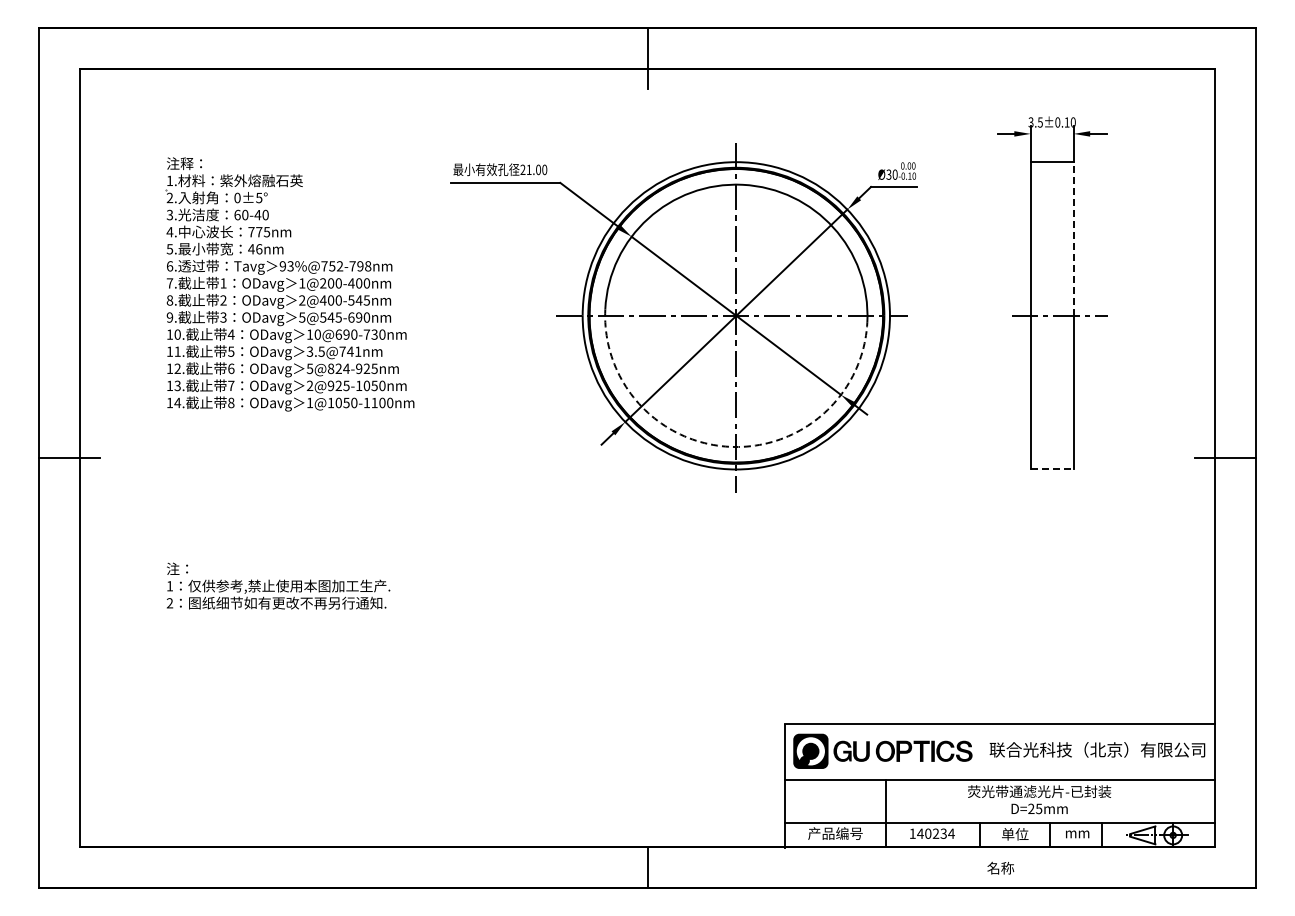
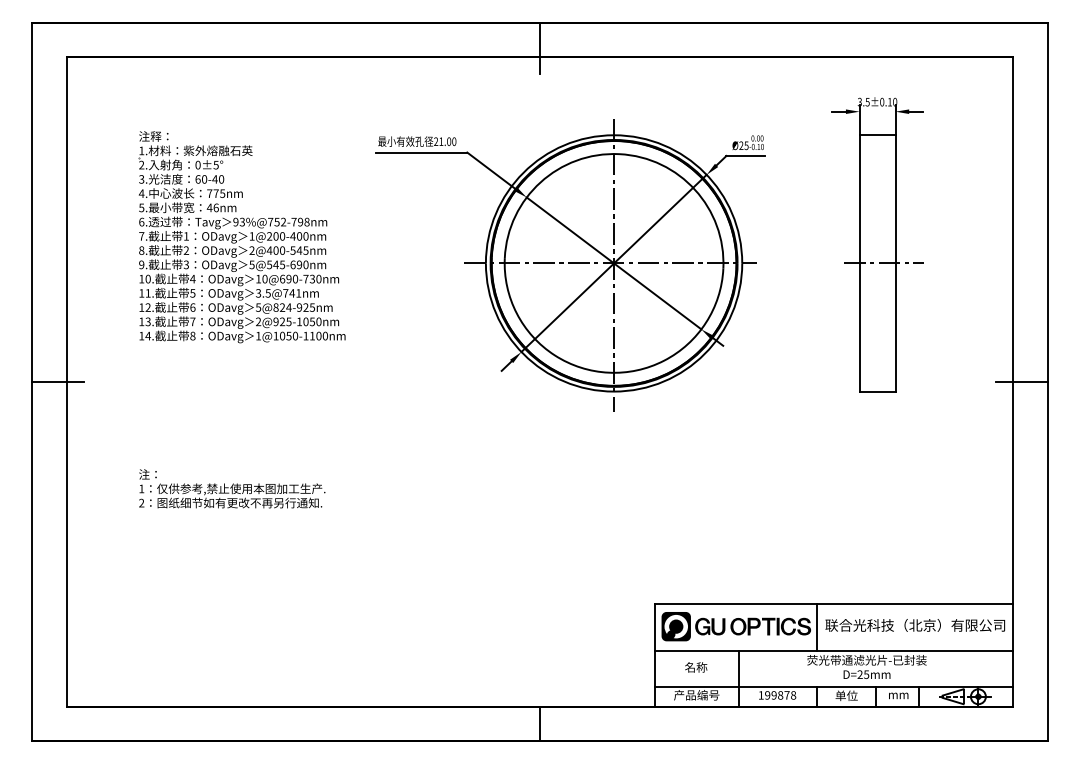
text: (891, 174) -> (743, 145), Ø30 -> Ø25
line: (1073, 239) -> (895, 199), dashed -> solid
arc: (729, 446) -> (608, 372), dashed -> solid
line: (1052, 469) -> (877, 391), dashed -> solid
line: (980, 752) -> (817, 627), added
text: (935, 833) -> (780, 695), 140234 -> 199878
text: (1000, 867) -> (695, 666), moved

